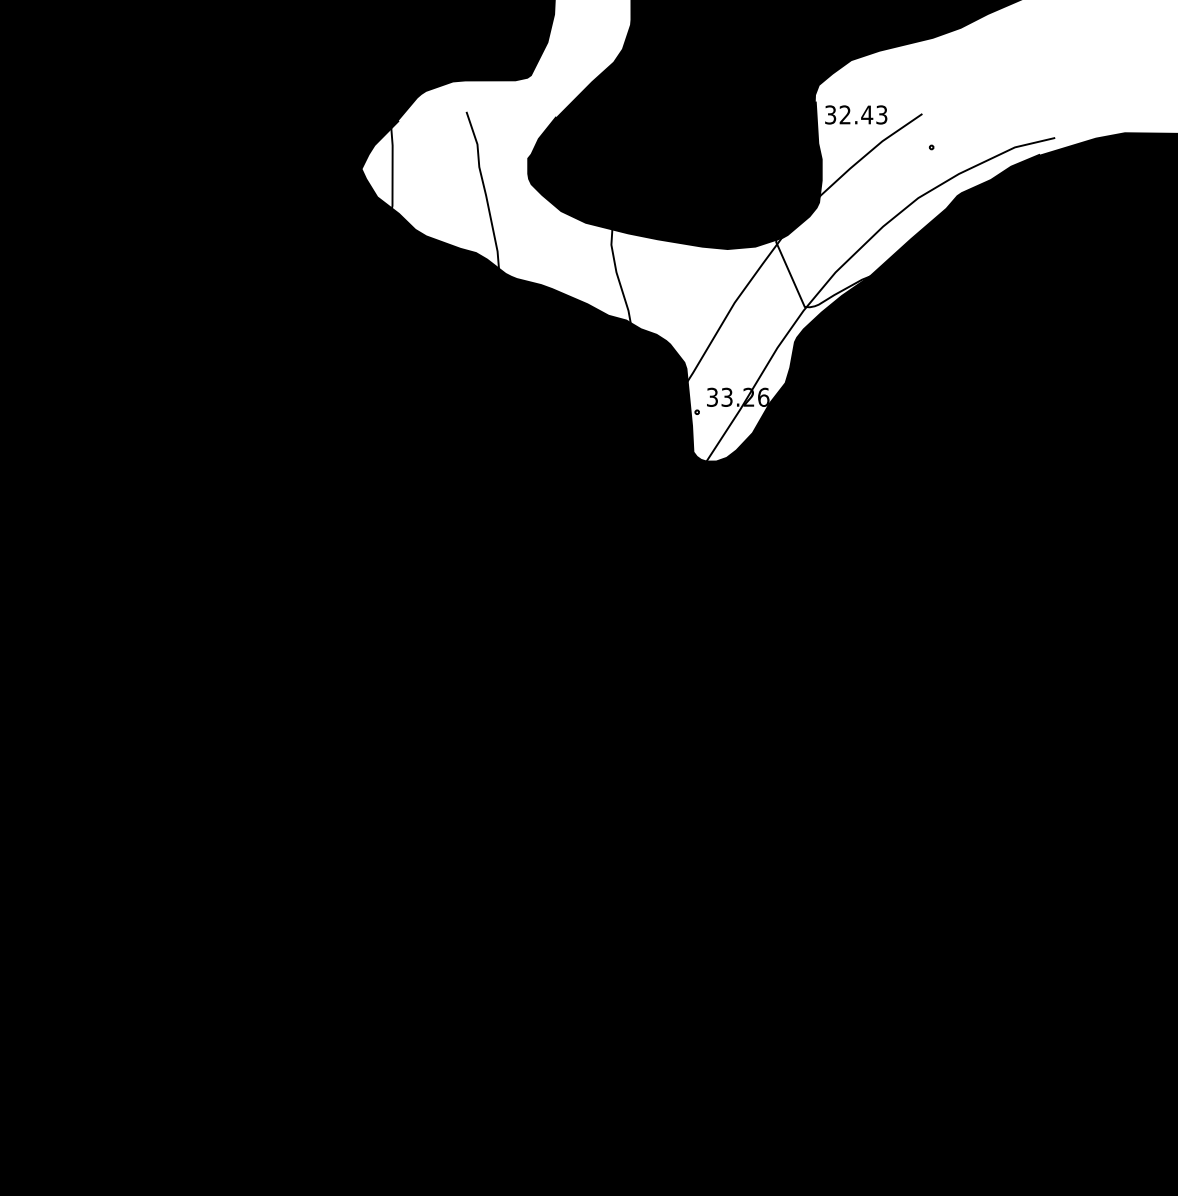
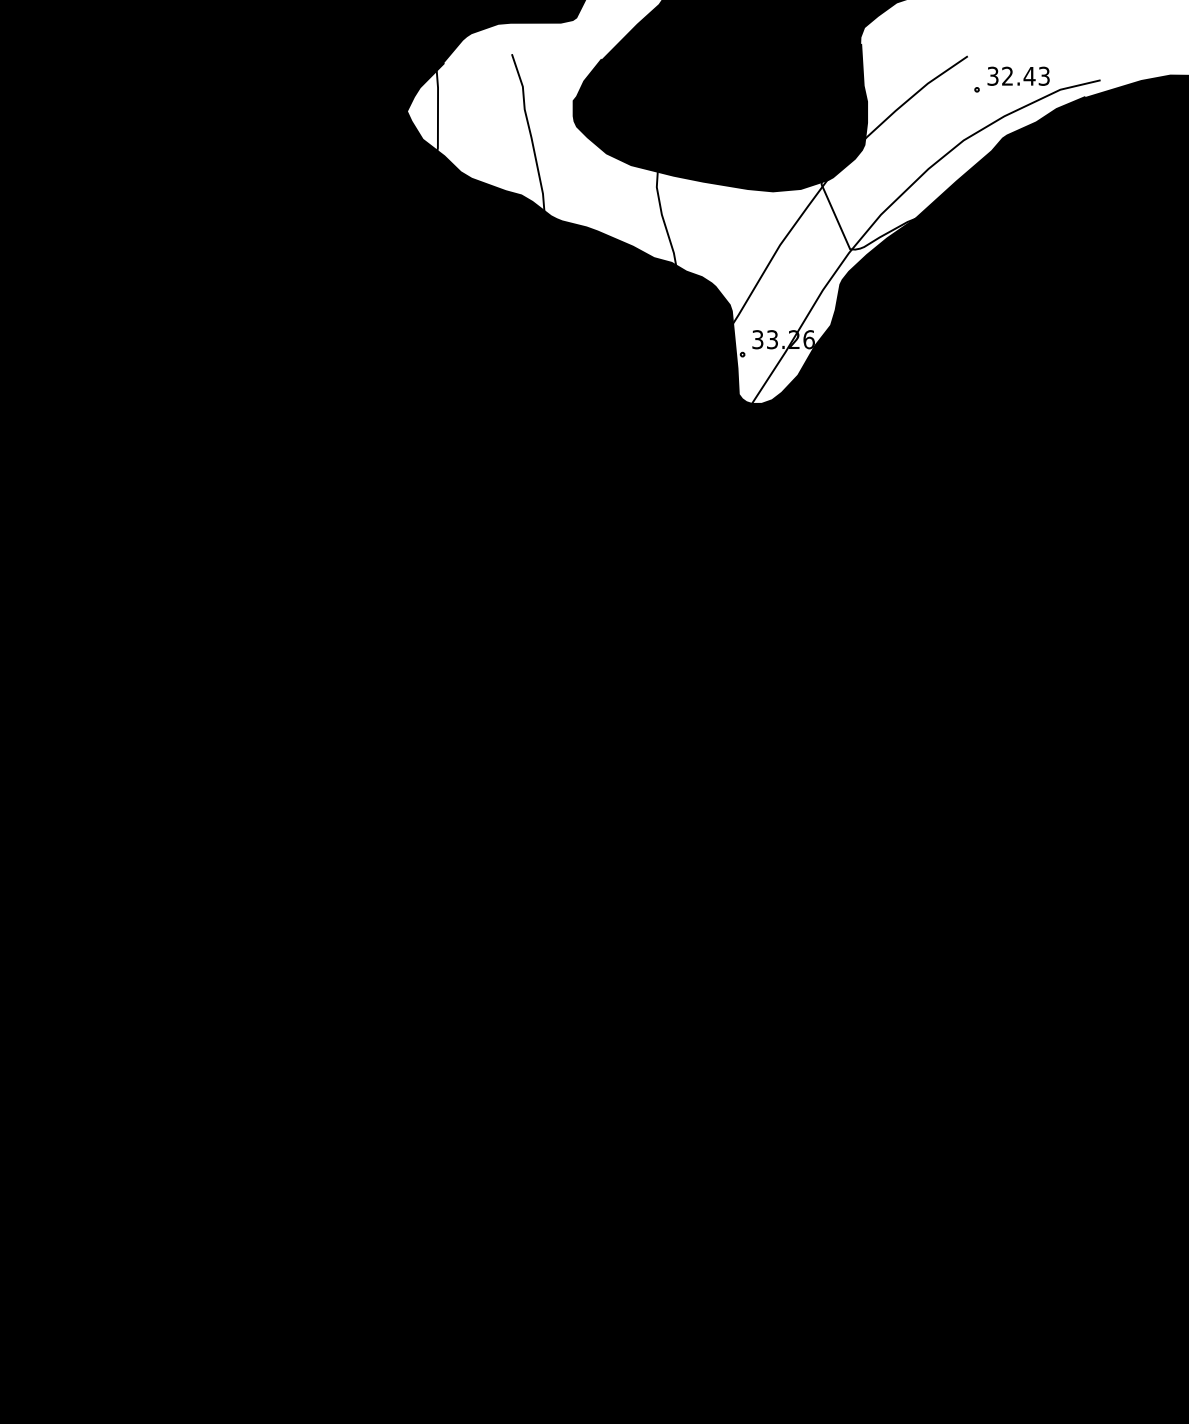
text: (856, 114) -> (1018, 75), moved

